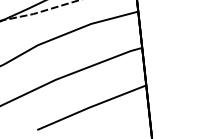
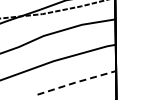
line: (91, 107) -> (76, 82), solid -> dashed

